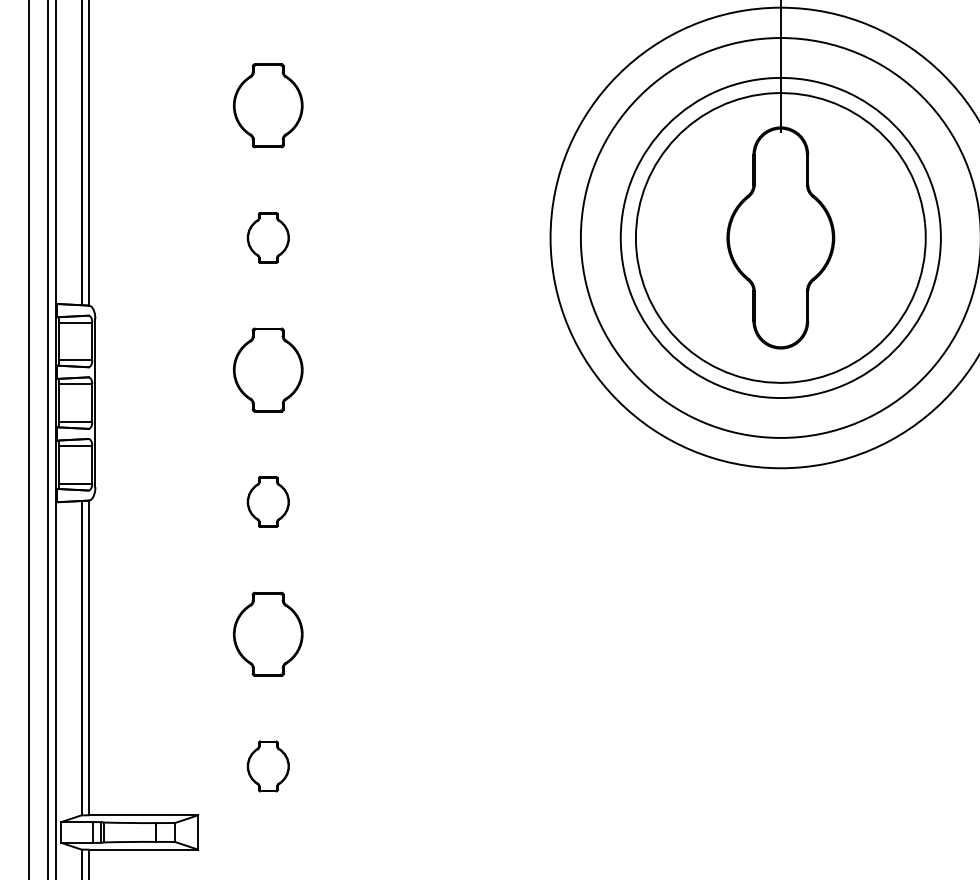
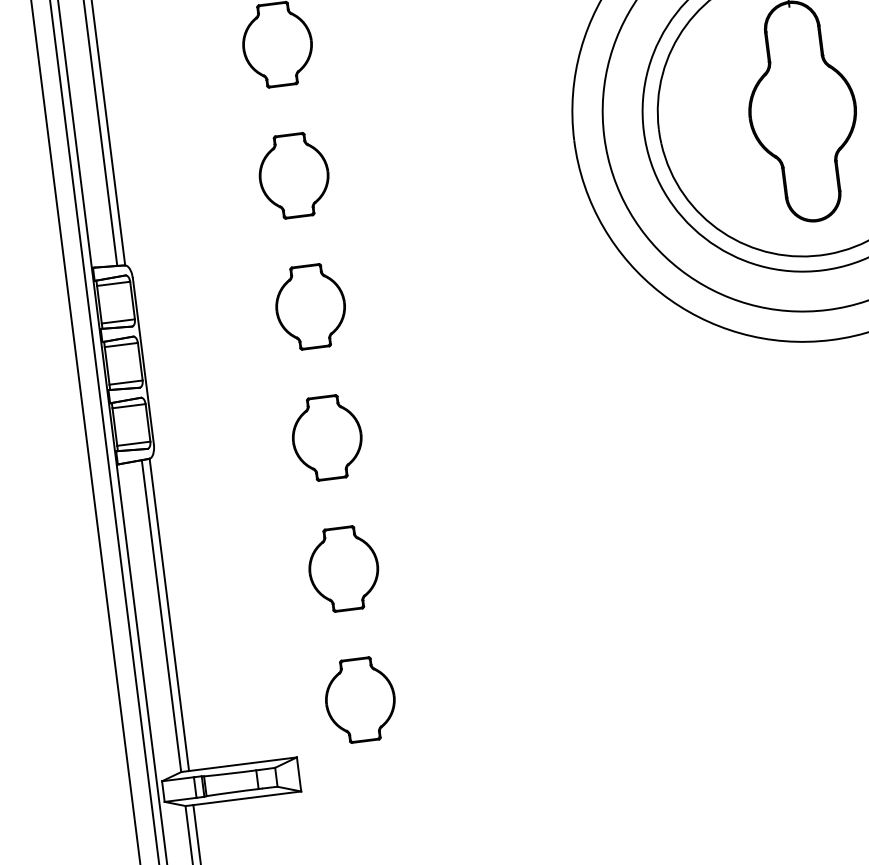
part: (268, 237) -> (294, 175), size x1.67
part: (268, 501) -> (327, 437), size x1.67
part: (268, 766) -> (360, 700), size x1.67

